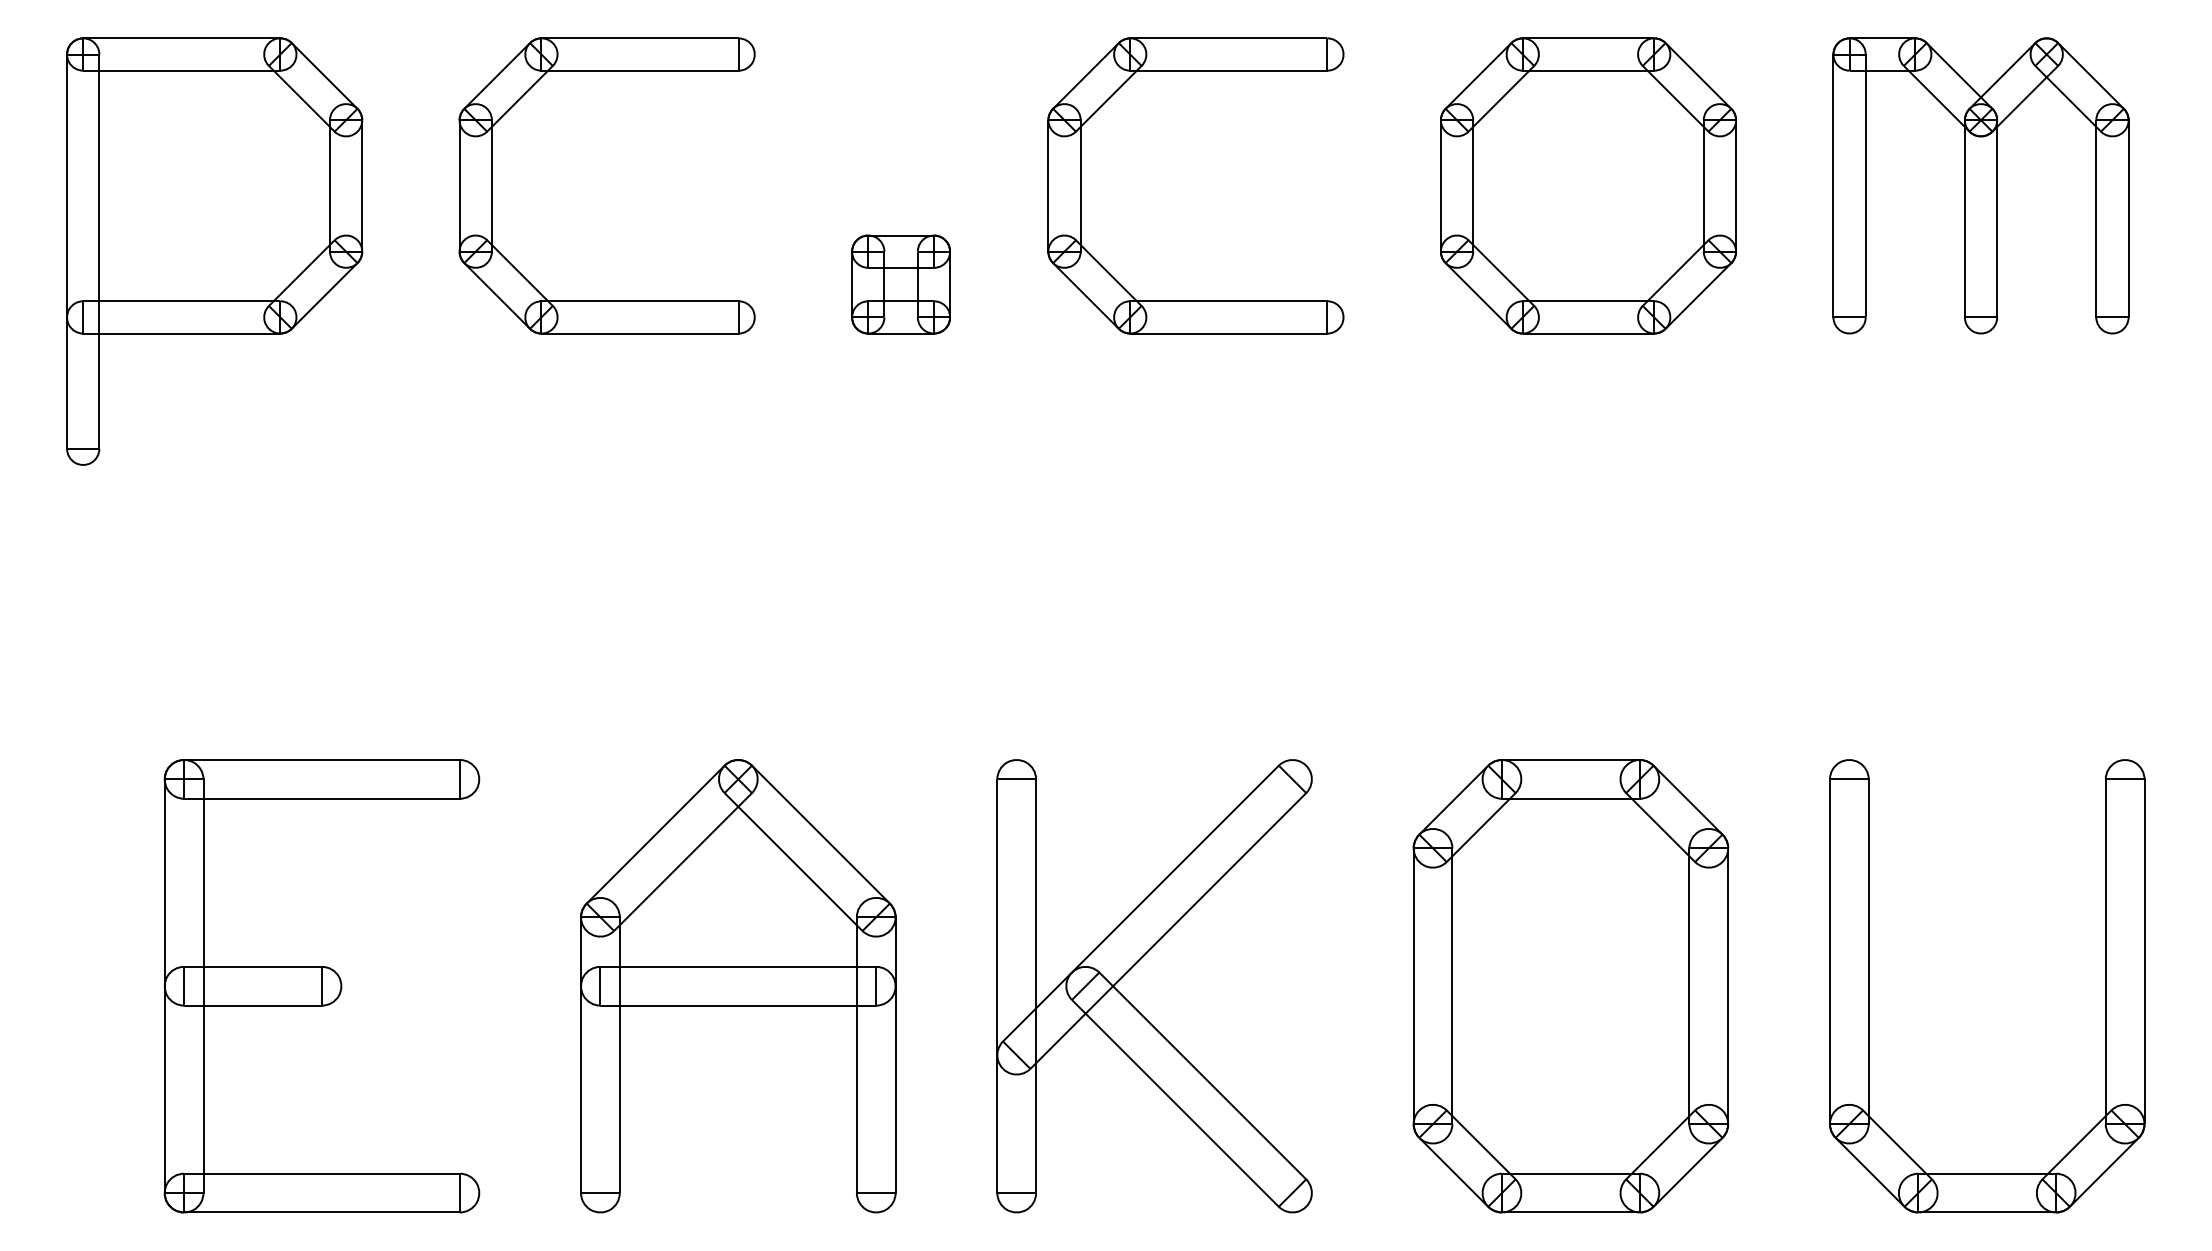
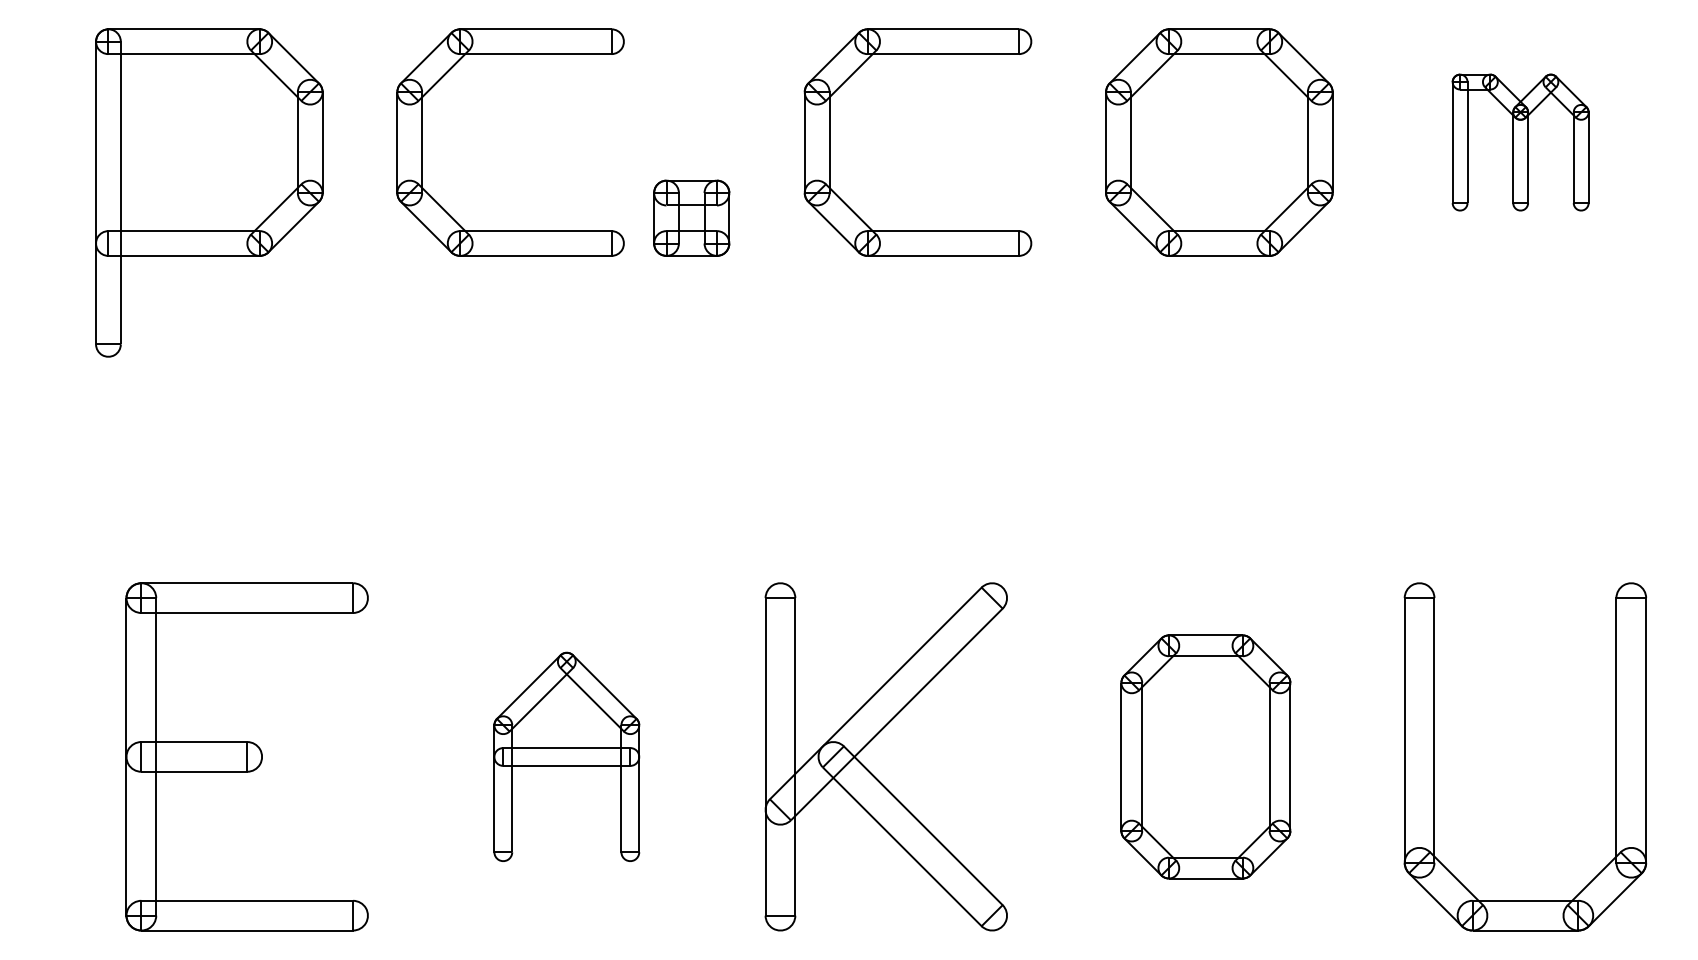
part: (606, 71) -> (510, 54), moved
part: (1980, 185) -> (1520, 142), size x0.6
part: (214, 251) -> (209, 192), moved
part: (738, 986) -> (566, 757), size x0.6
part: (1570, 986) -> (1205, 757), size x0.7

